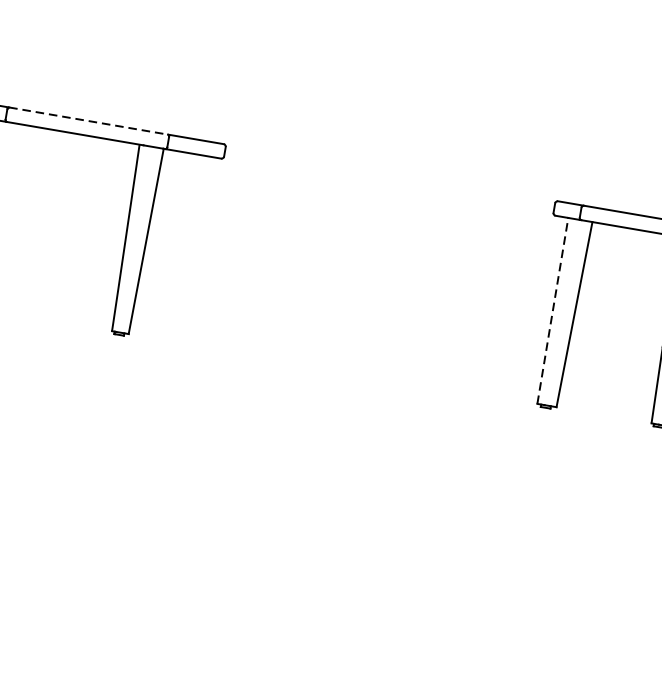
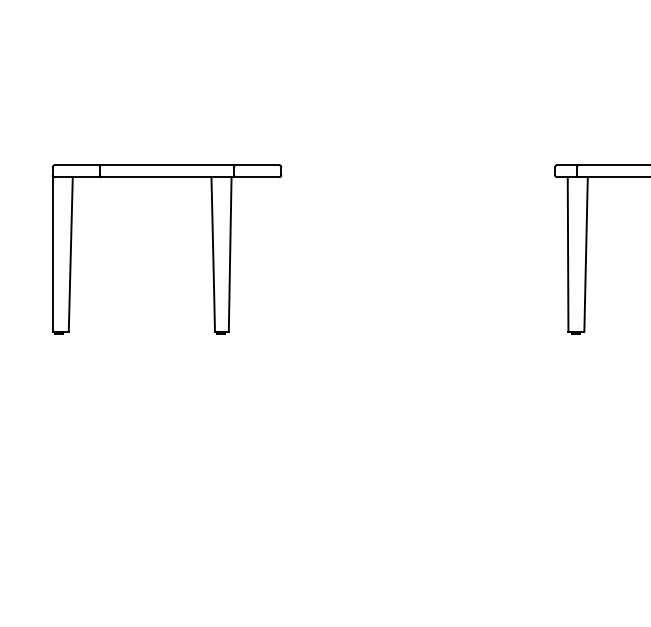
line: (89, 121) -> (167, 165), dashed -> solid
line: (553, 309) -> (568, 253), dashed -> solid

